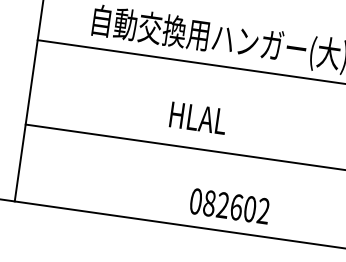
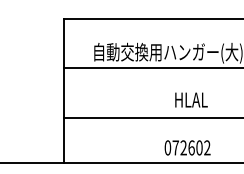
text: (198, 117) -> (191, 99), moved
text: (209, 202) -> (175, 147), 082602 -> 072602

